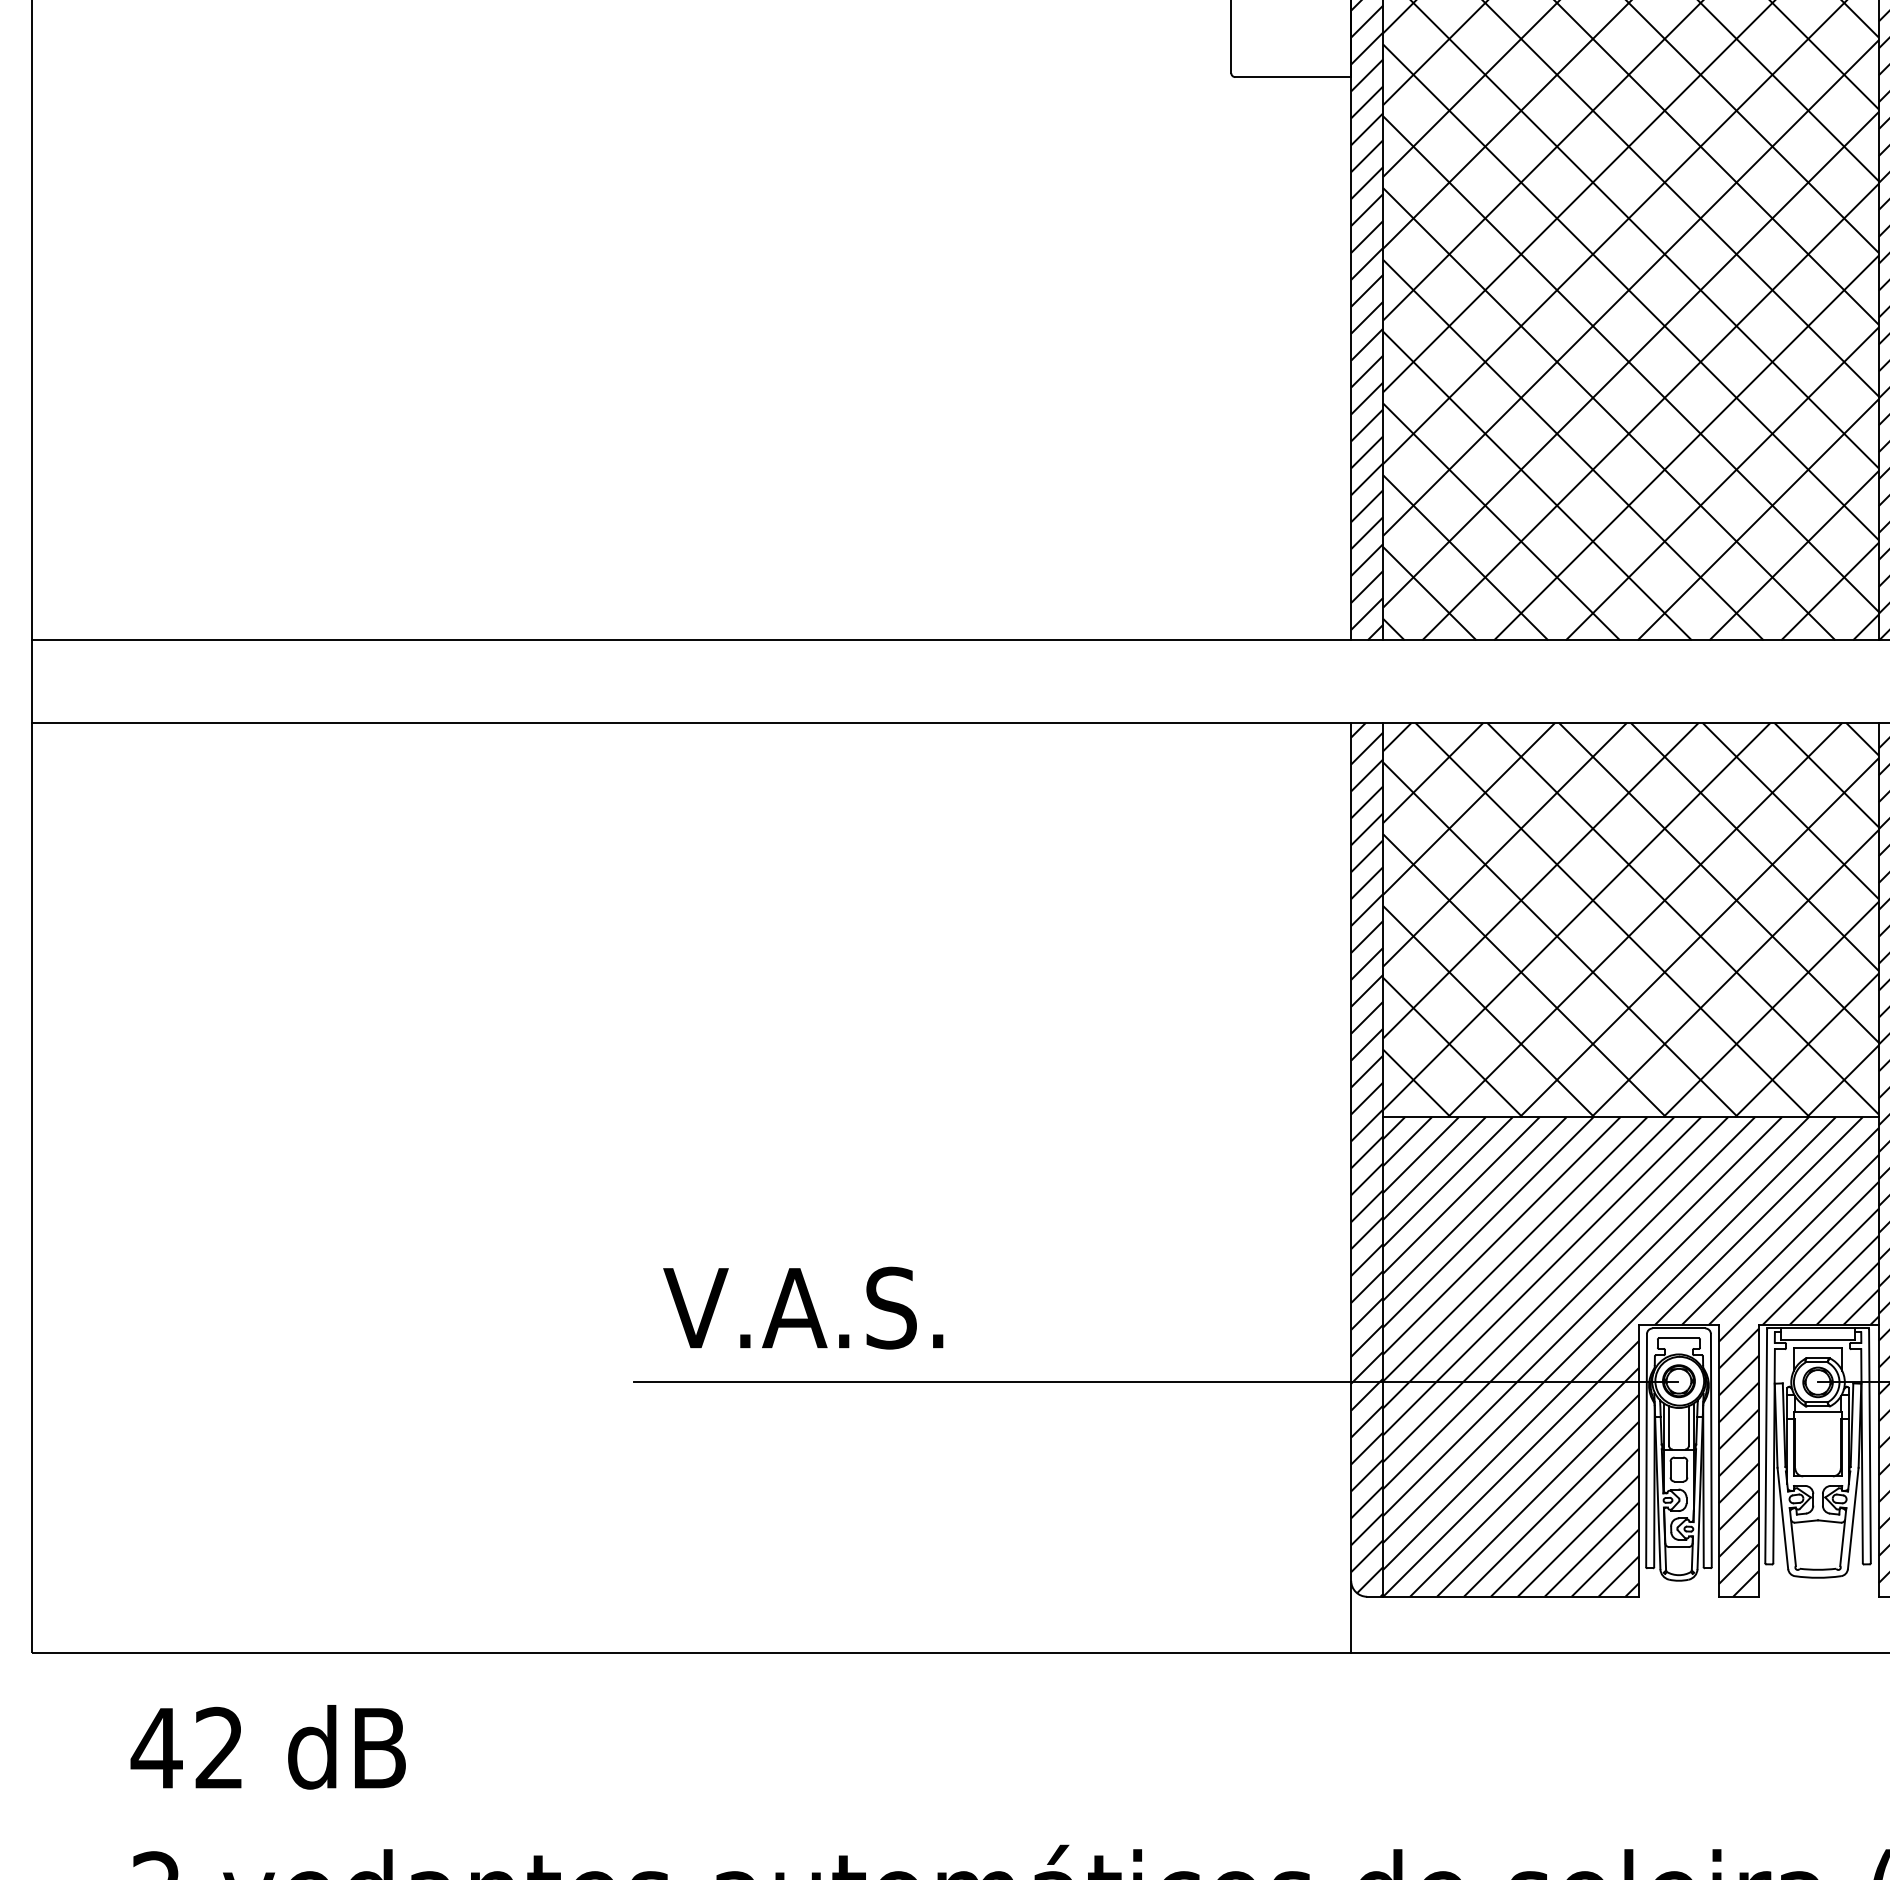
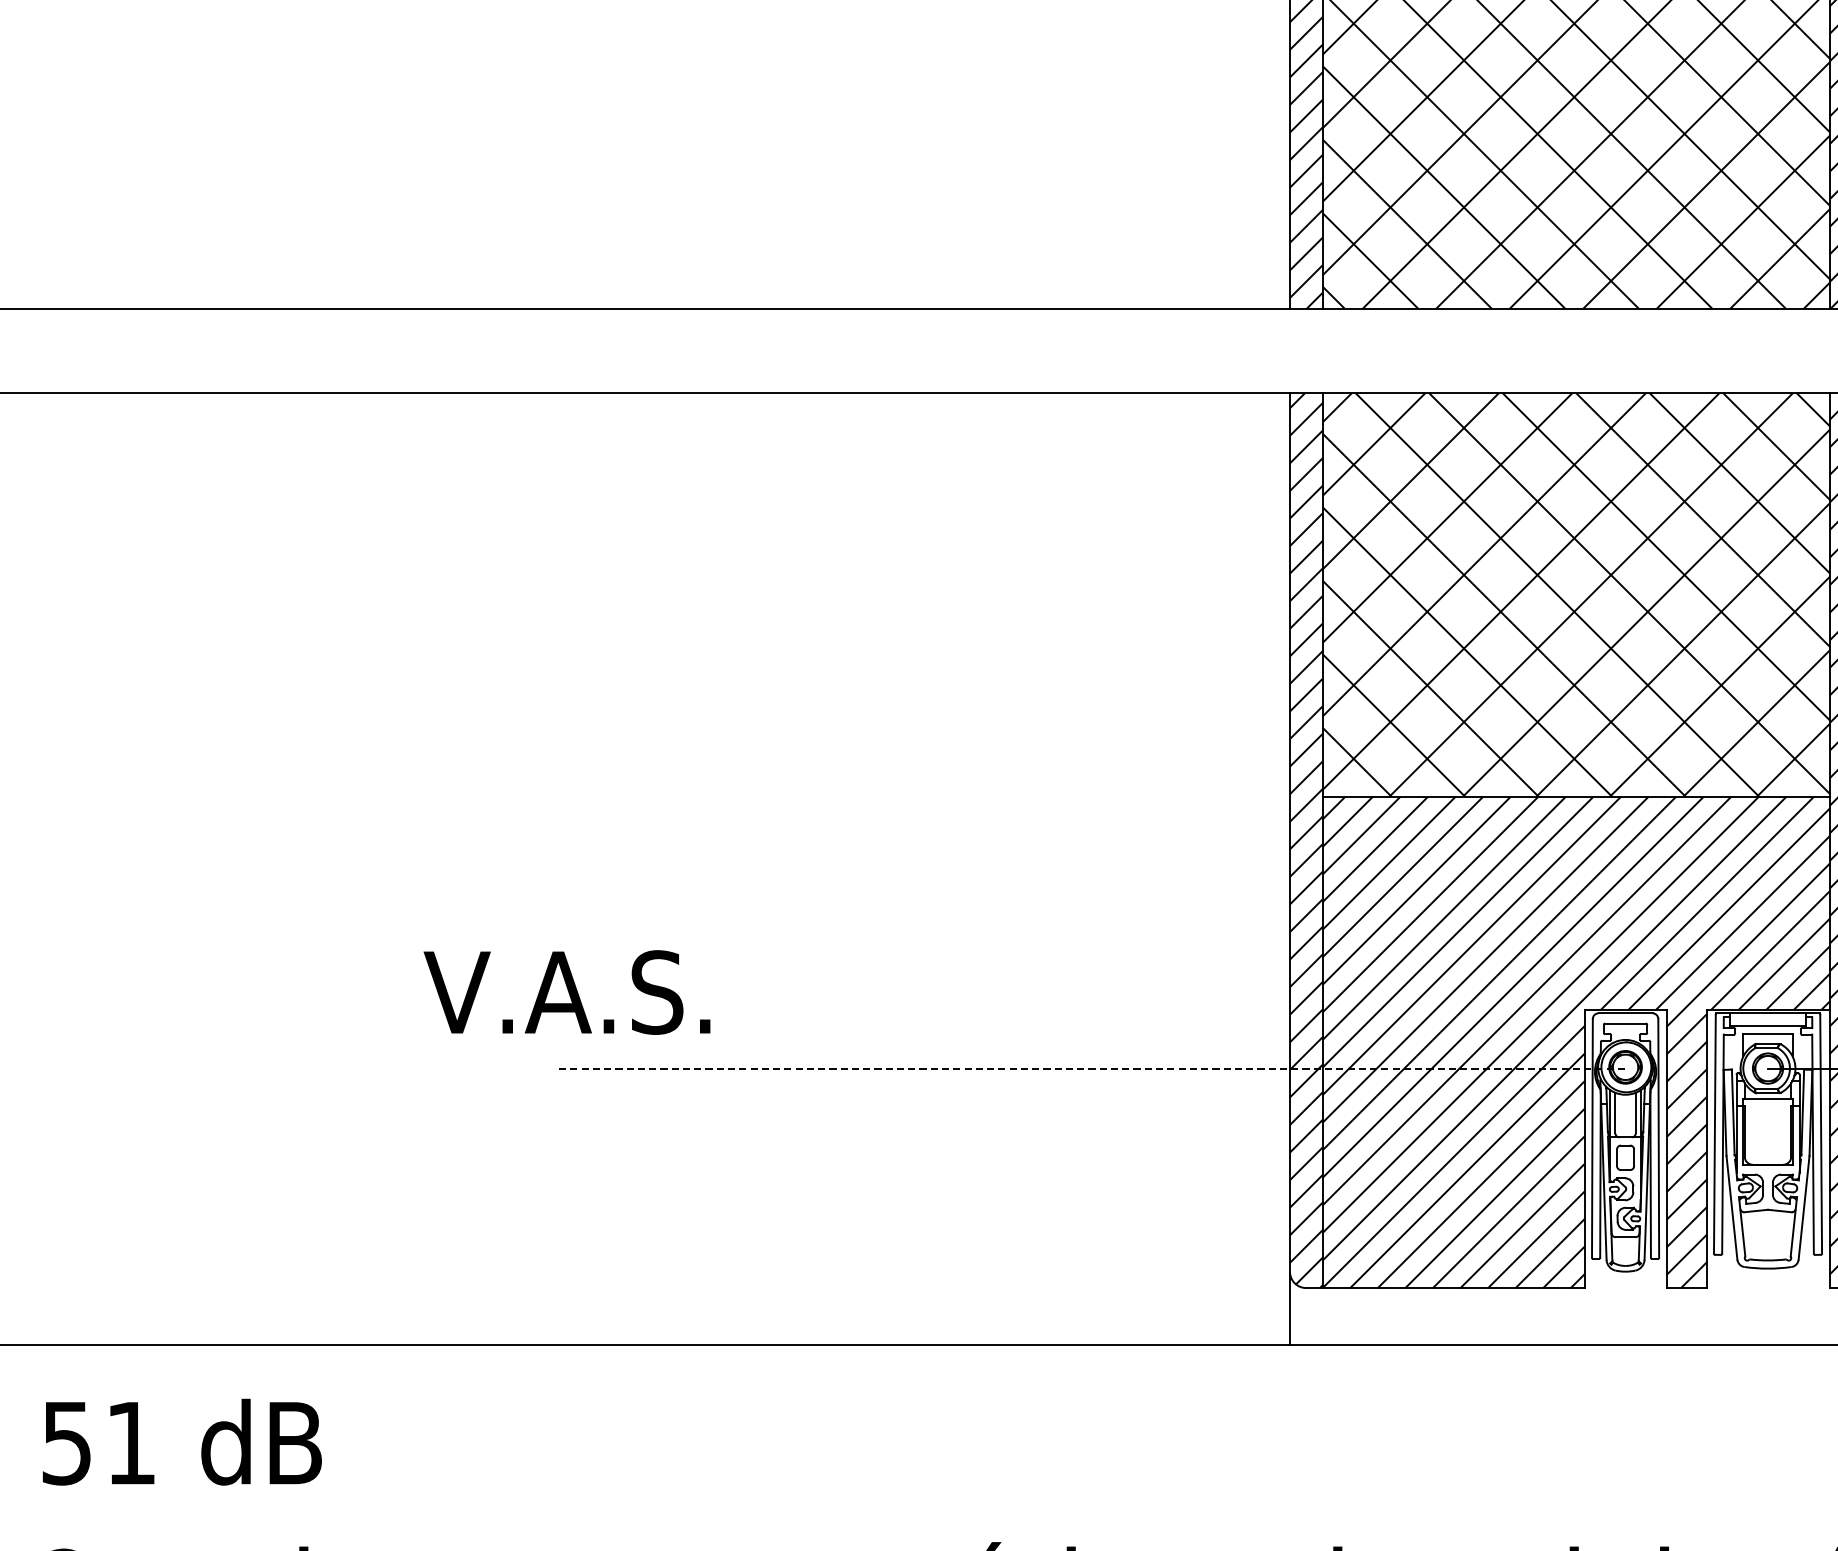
text: (803, 1307) -> (567, 991), moved
line: (1155, 1382) -> (1089, 1068), solid -> dashed
text: (186, 1747) -> (97, 1442), 42 -> 51

